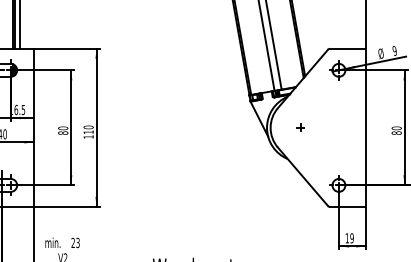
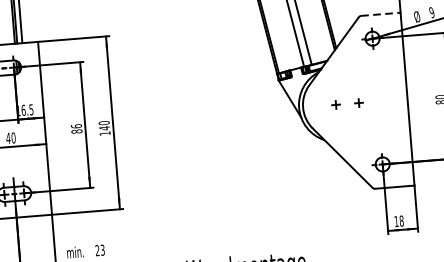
line: (348, 48) -> (381, 14), solid -> dashed
text: (62, 127) -> (75, 125), 80 -> 86
part: (321, 127) -> (358, 102), added
text: (88, 132) -> (104, 128), 110 -> 140
text: (351, 238) -> (401, 221), 19 -> 18

